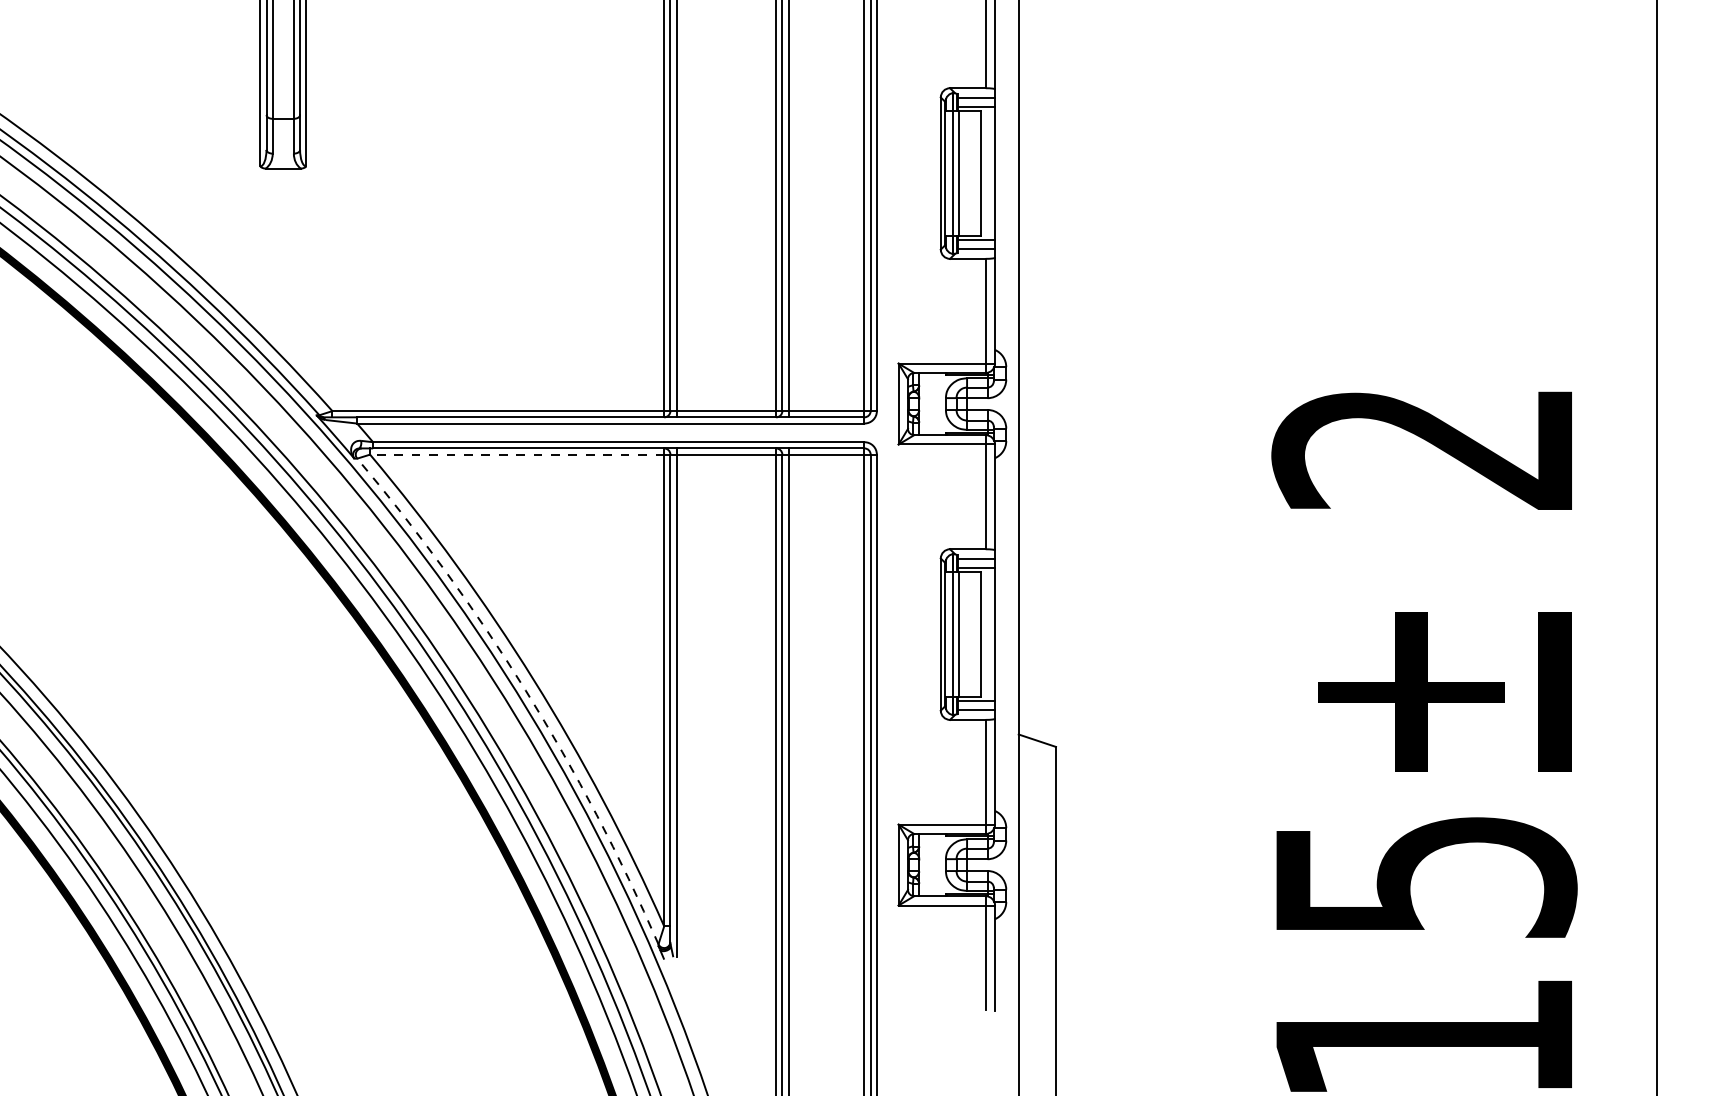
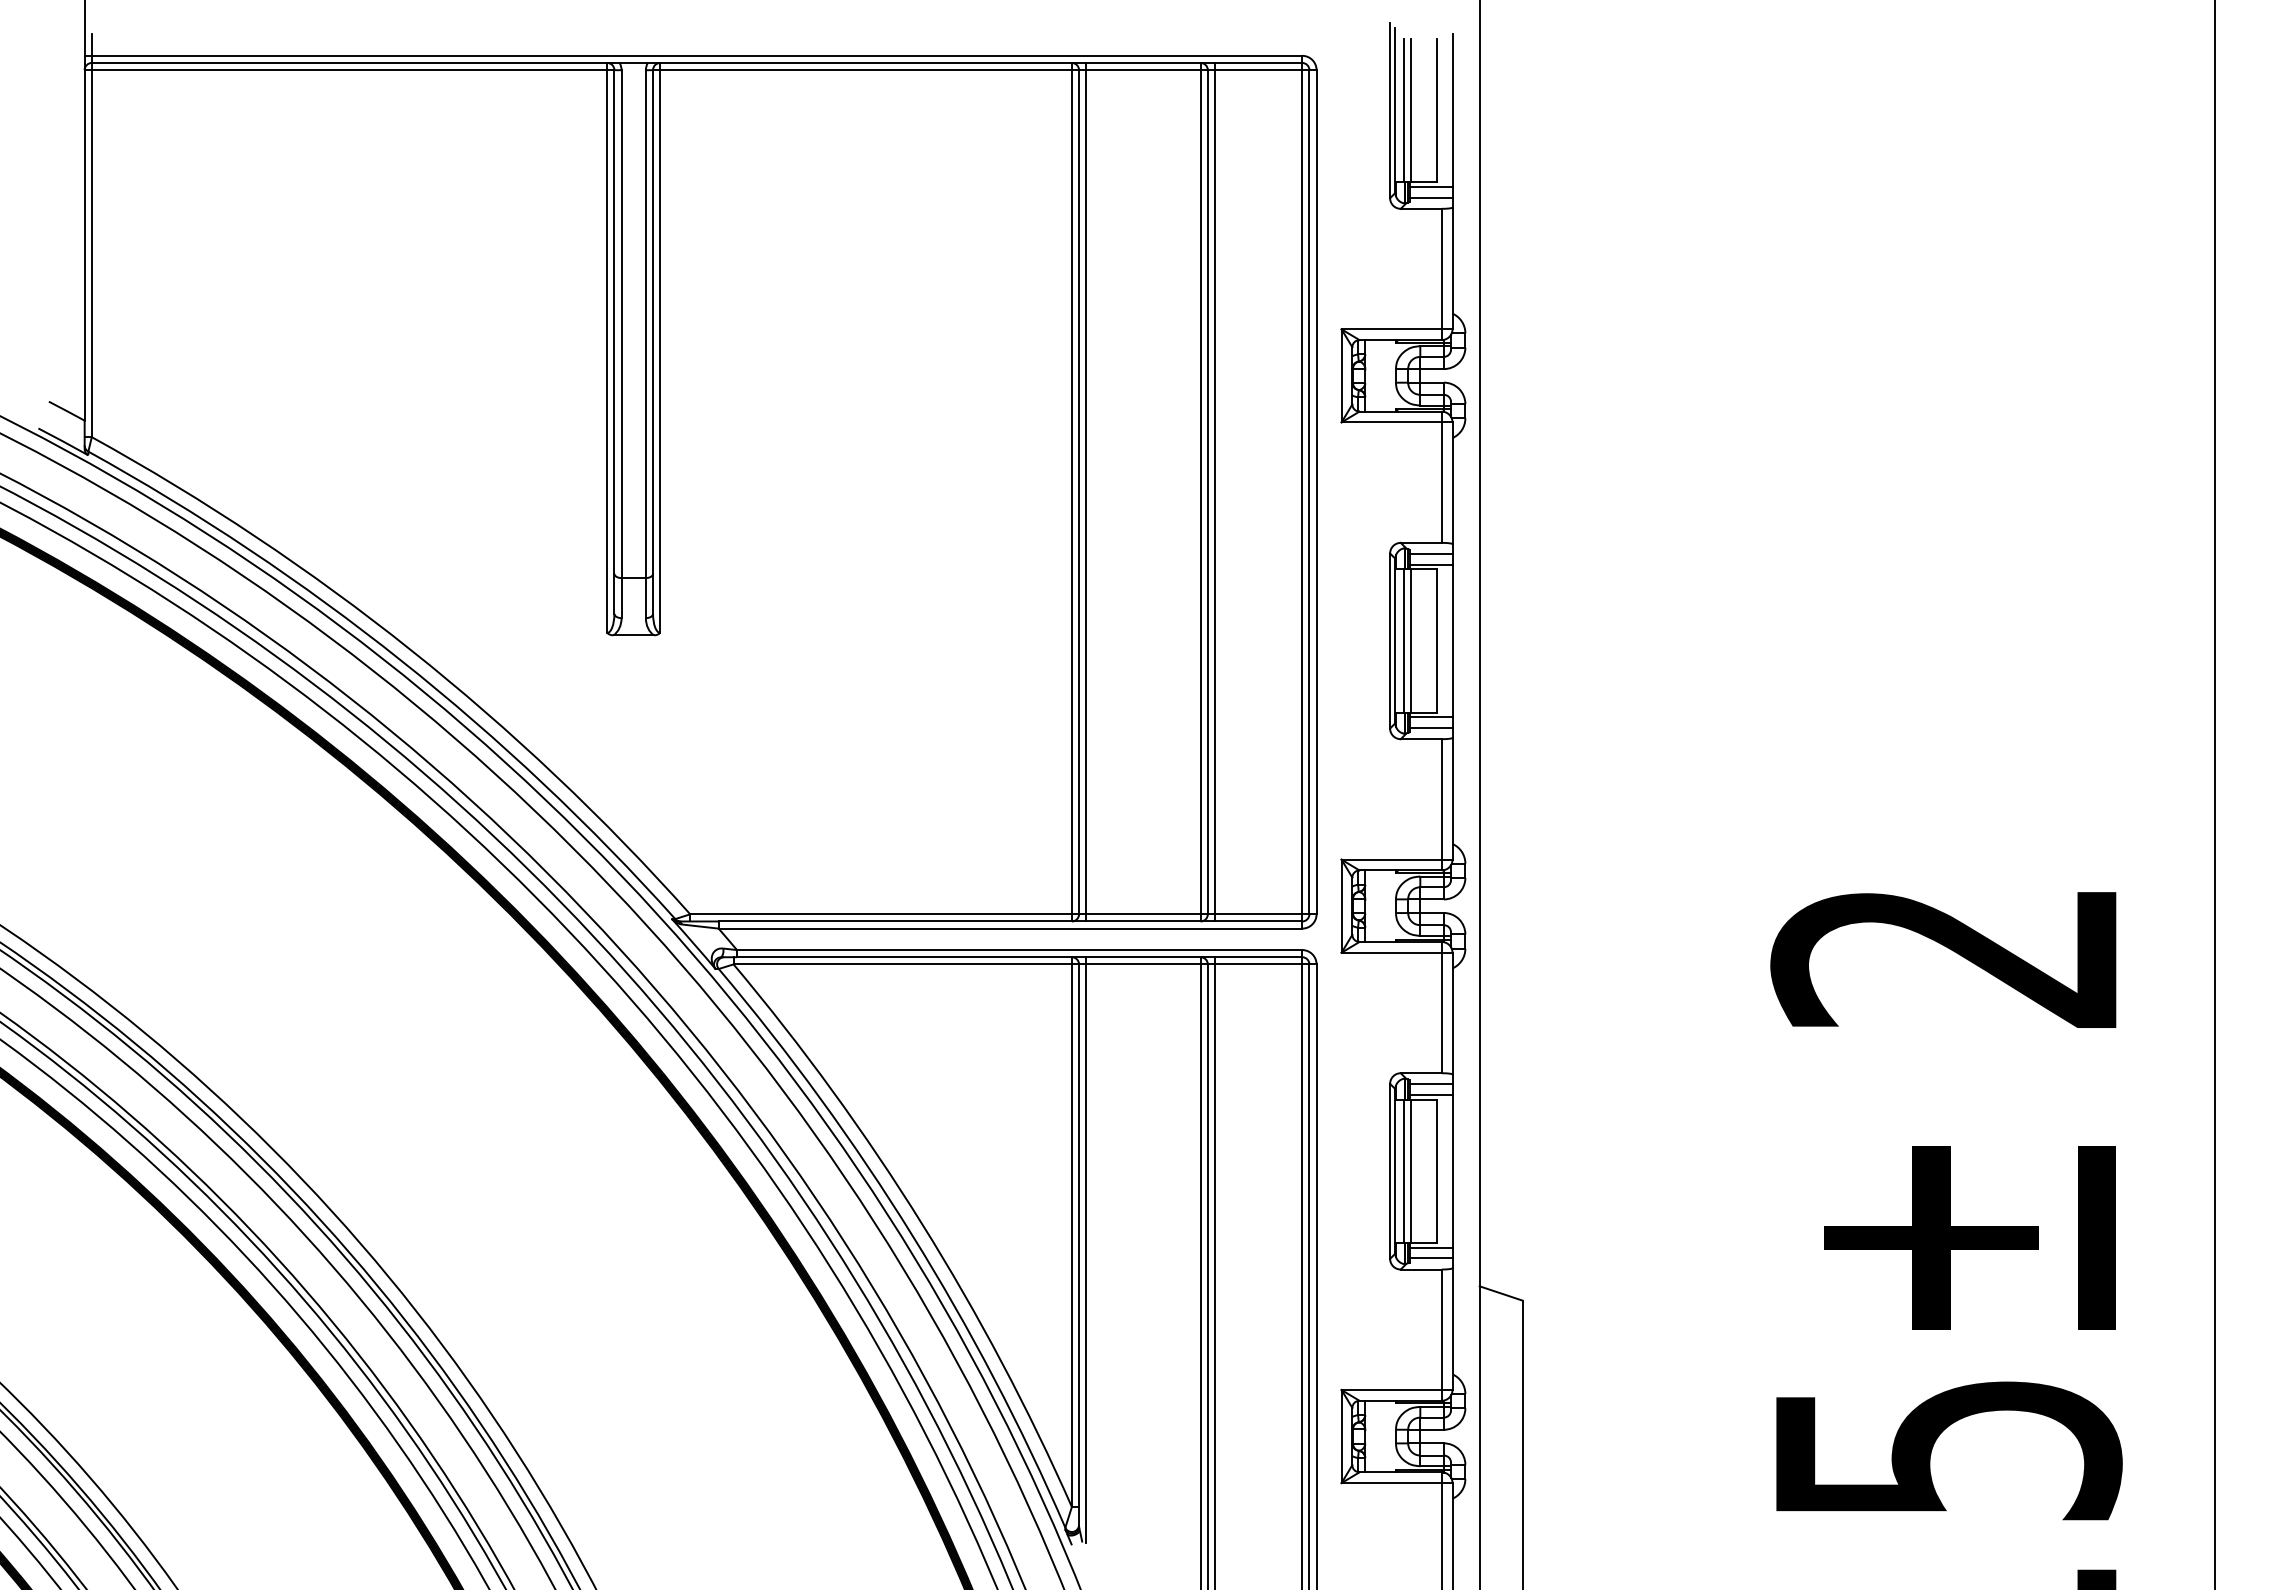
line: (516, 454) -> (902, 964), dashed -> solid
arc: (525, 690) -> (912, 1235), dashed -> solid

